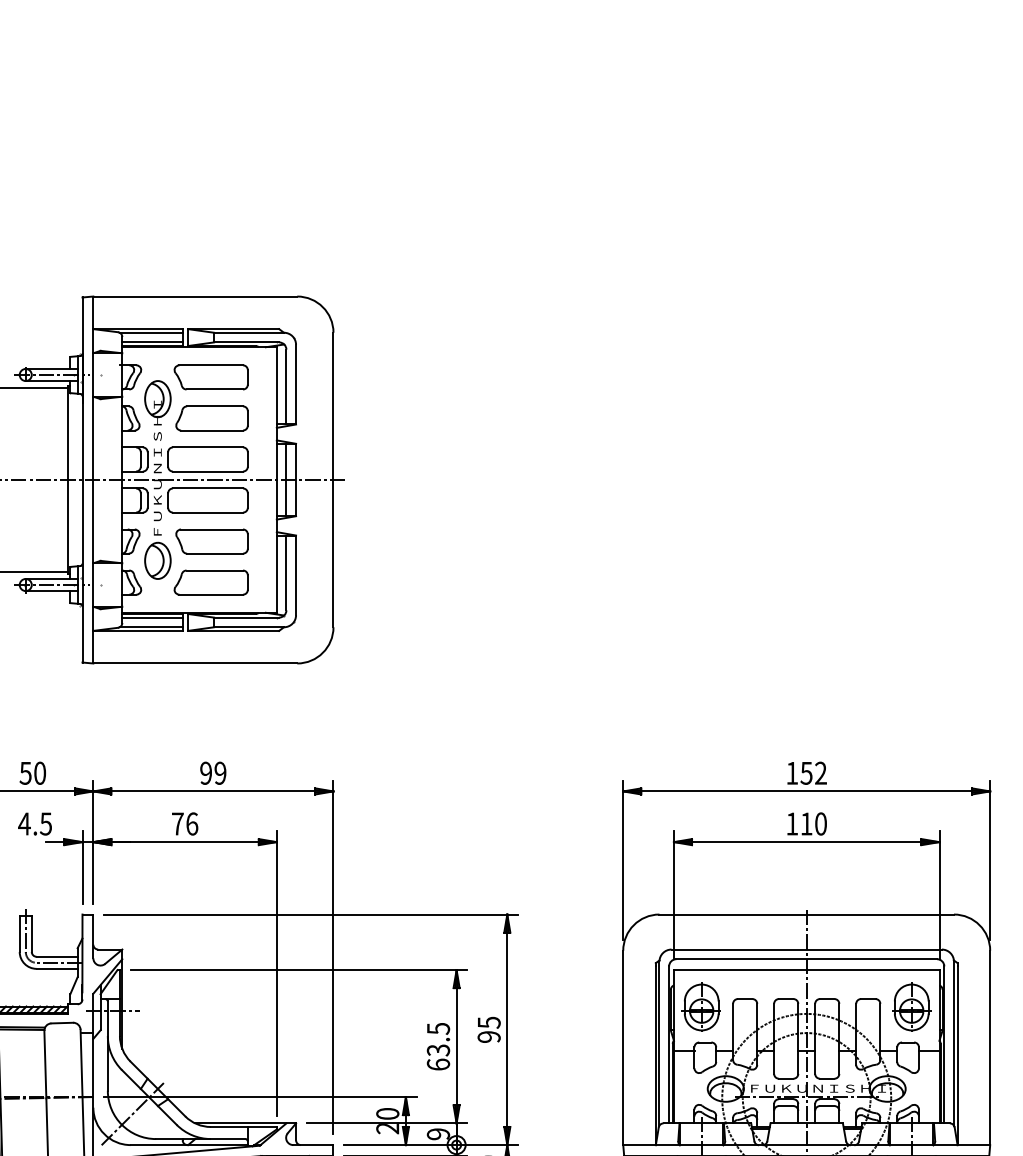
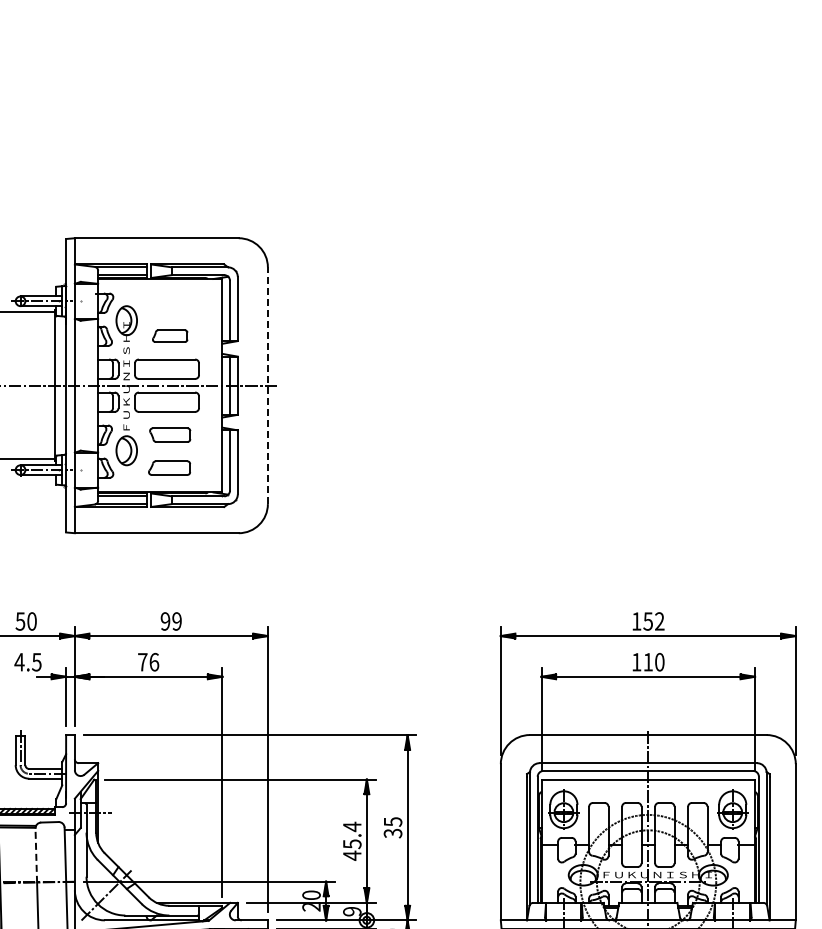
part: (211, 376) -> (169, 302), removed
part: (211, 417) -> (169, 335), size x0.6
line: (332, 479) -> (267, 385), solid -> dashed
part: (211, 540) -> (169, 434), size x0.7
part: (211, 581) -> (169, 467), size x0.7
text: (489, 1037) -> (393, 833), 95 -> 35
text: (438, 1045) -> (352, 840), 63.5 -> 45.4
line: (45, 1064) -> (36, 855), solid -> dashed

